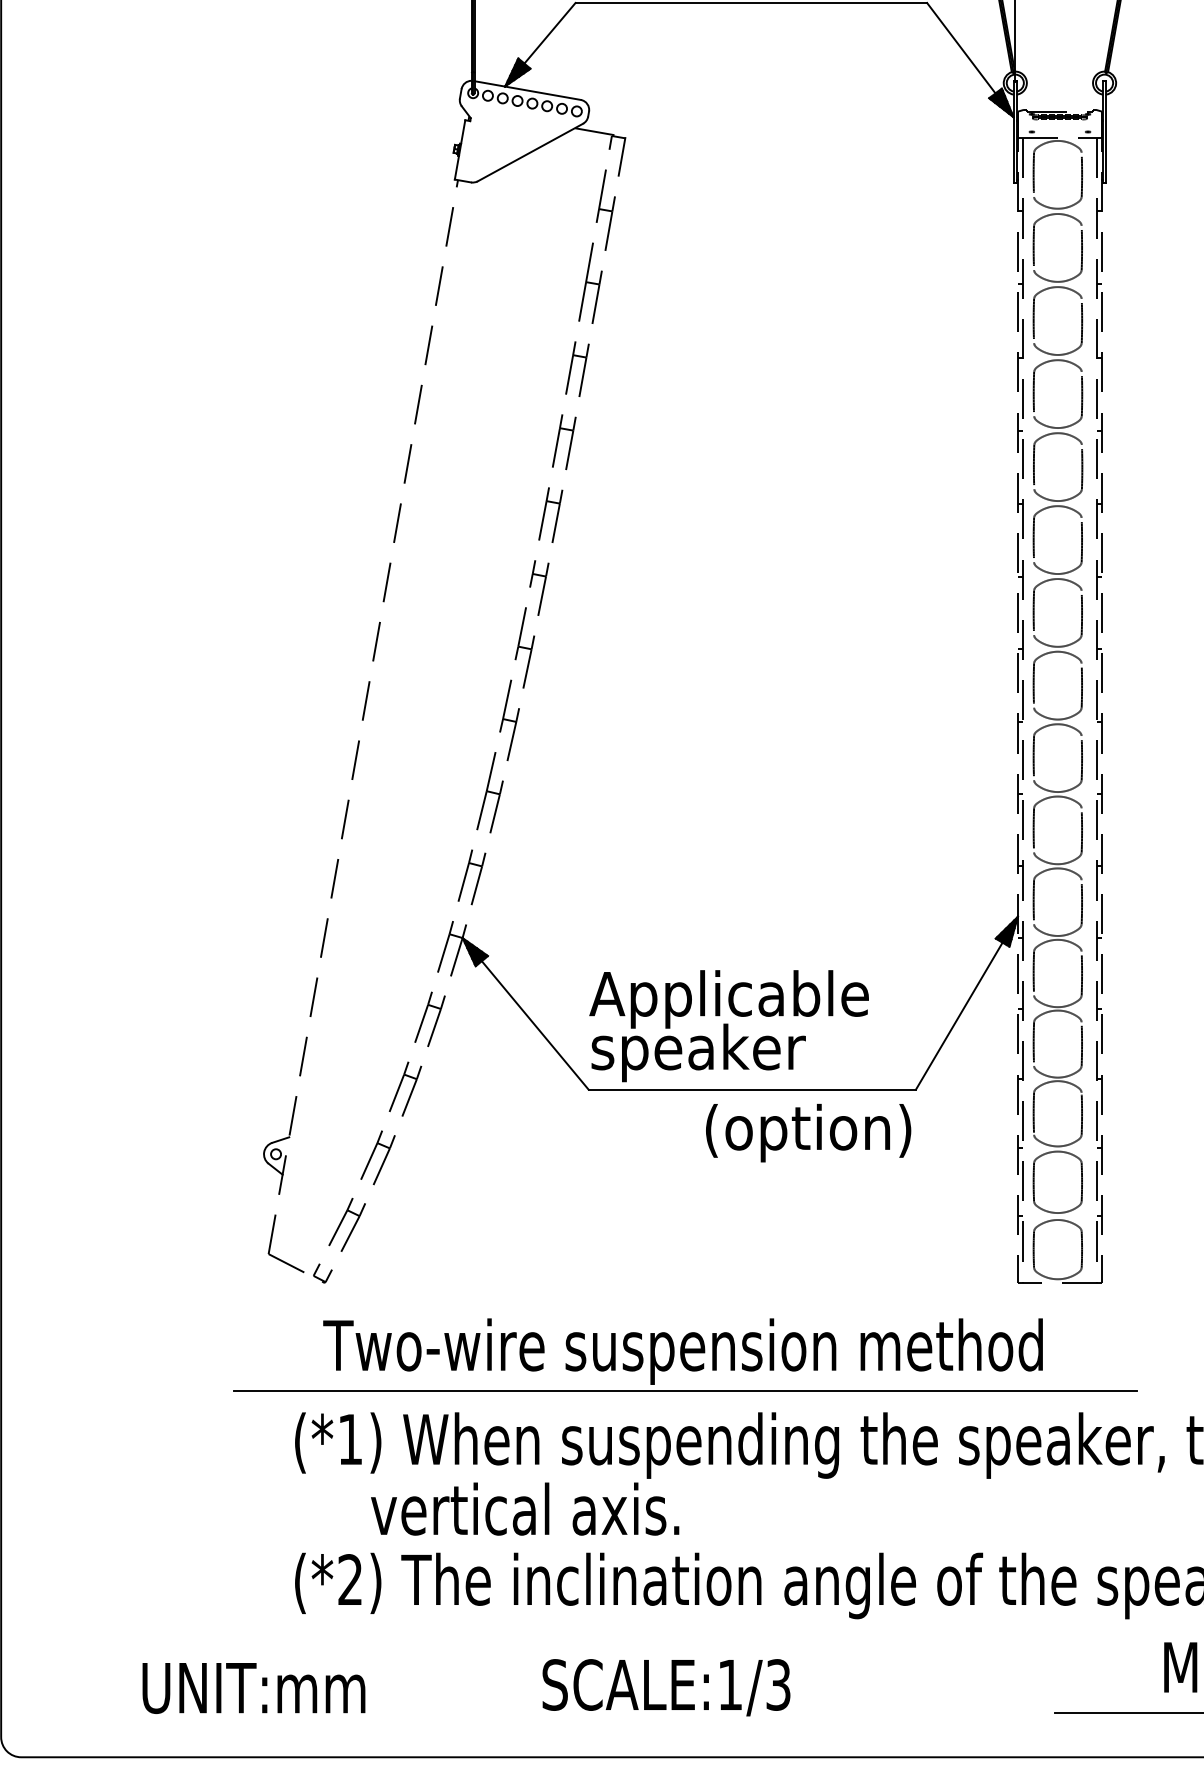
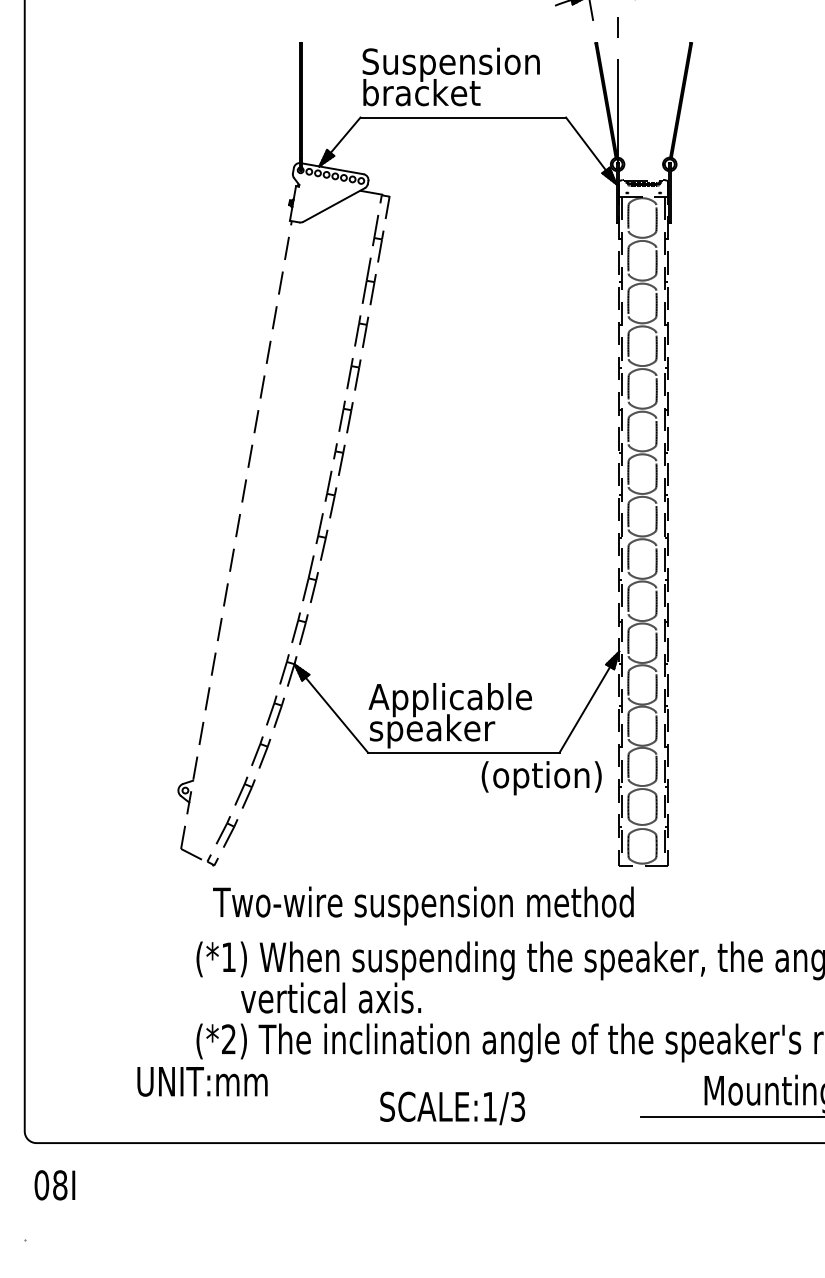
text: (808, 1133) -> (541, 778), moved
line: (684, 1390) -> (424, 928), removed
text: (253, 1687) -> (202, 1081), moved
text: (666, 1687) -> (452, 1108), moved

